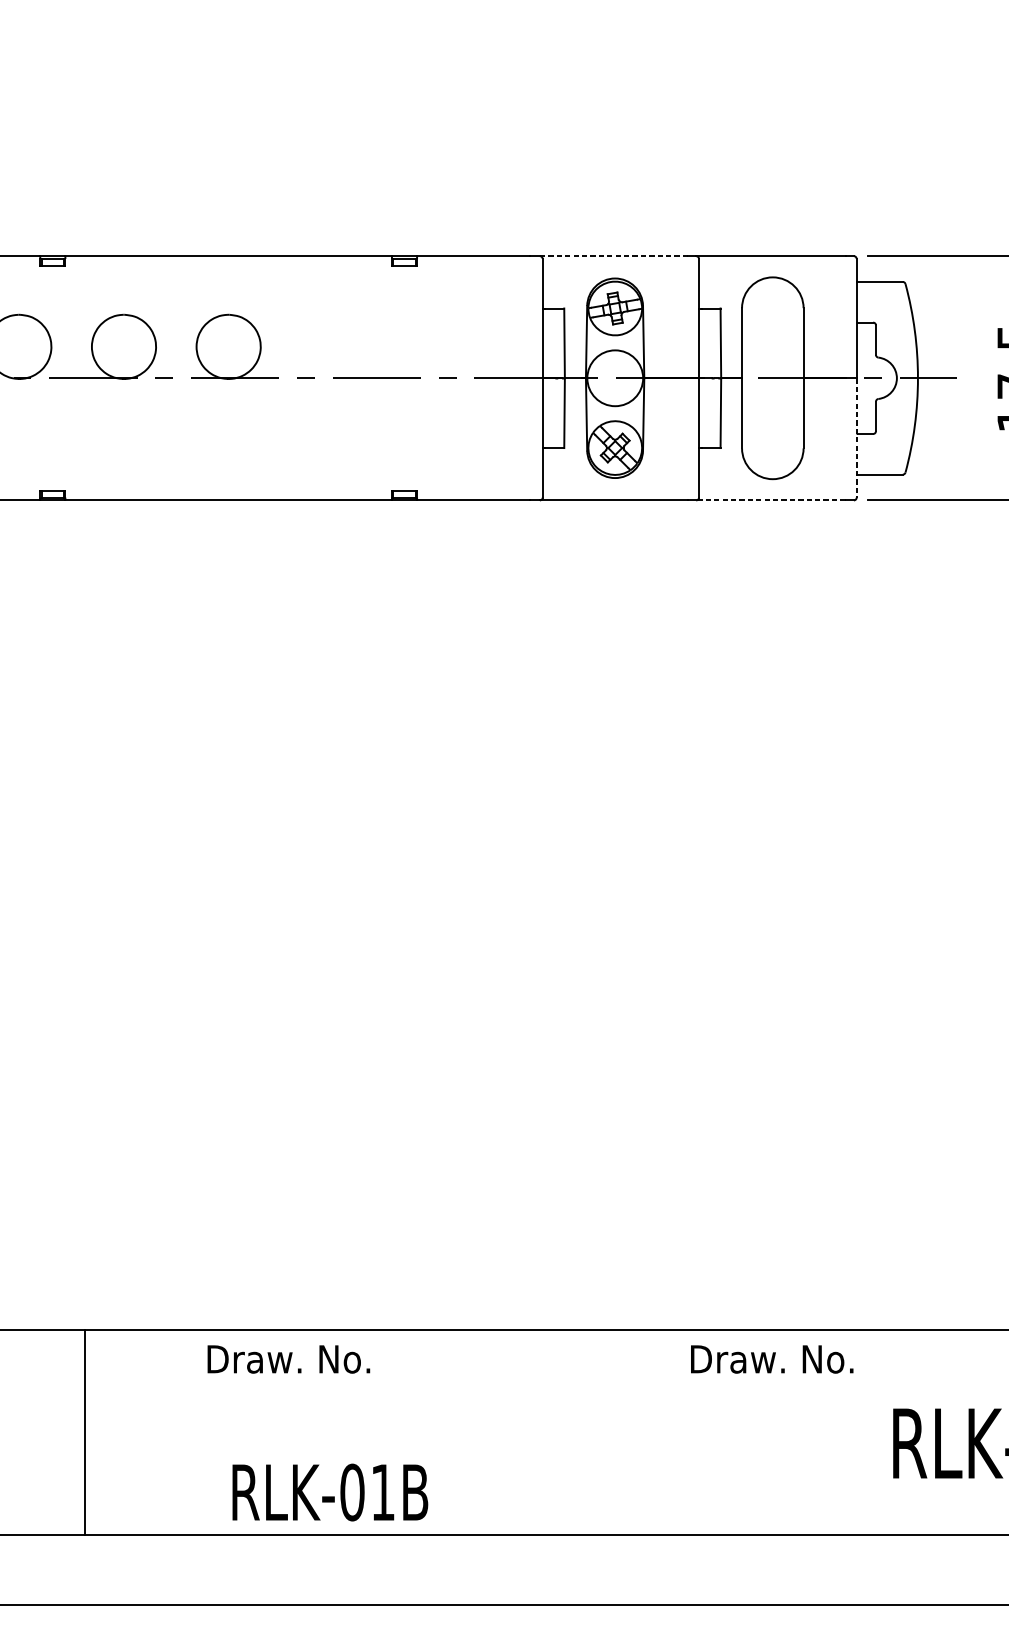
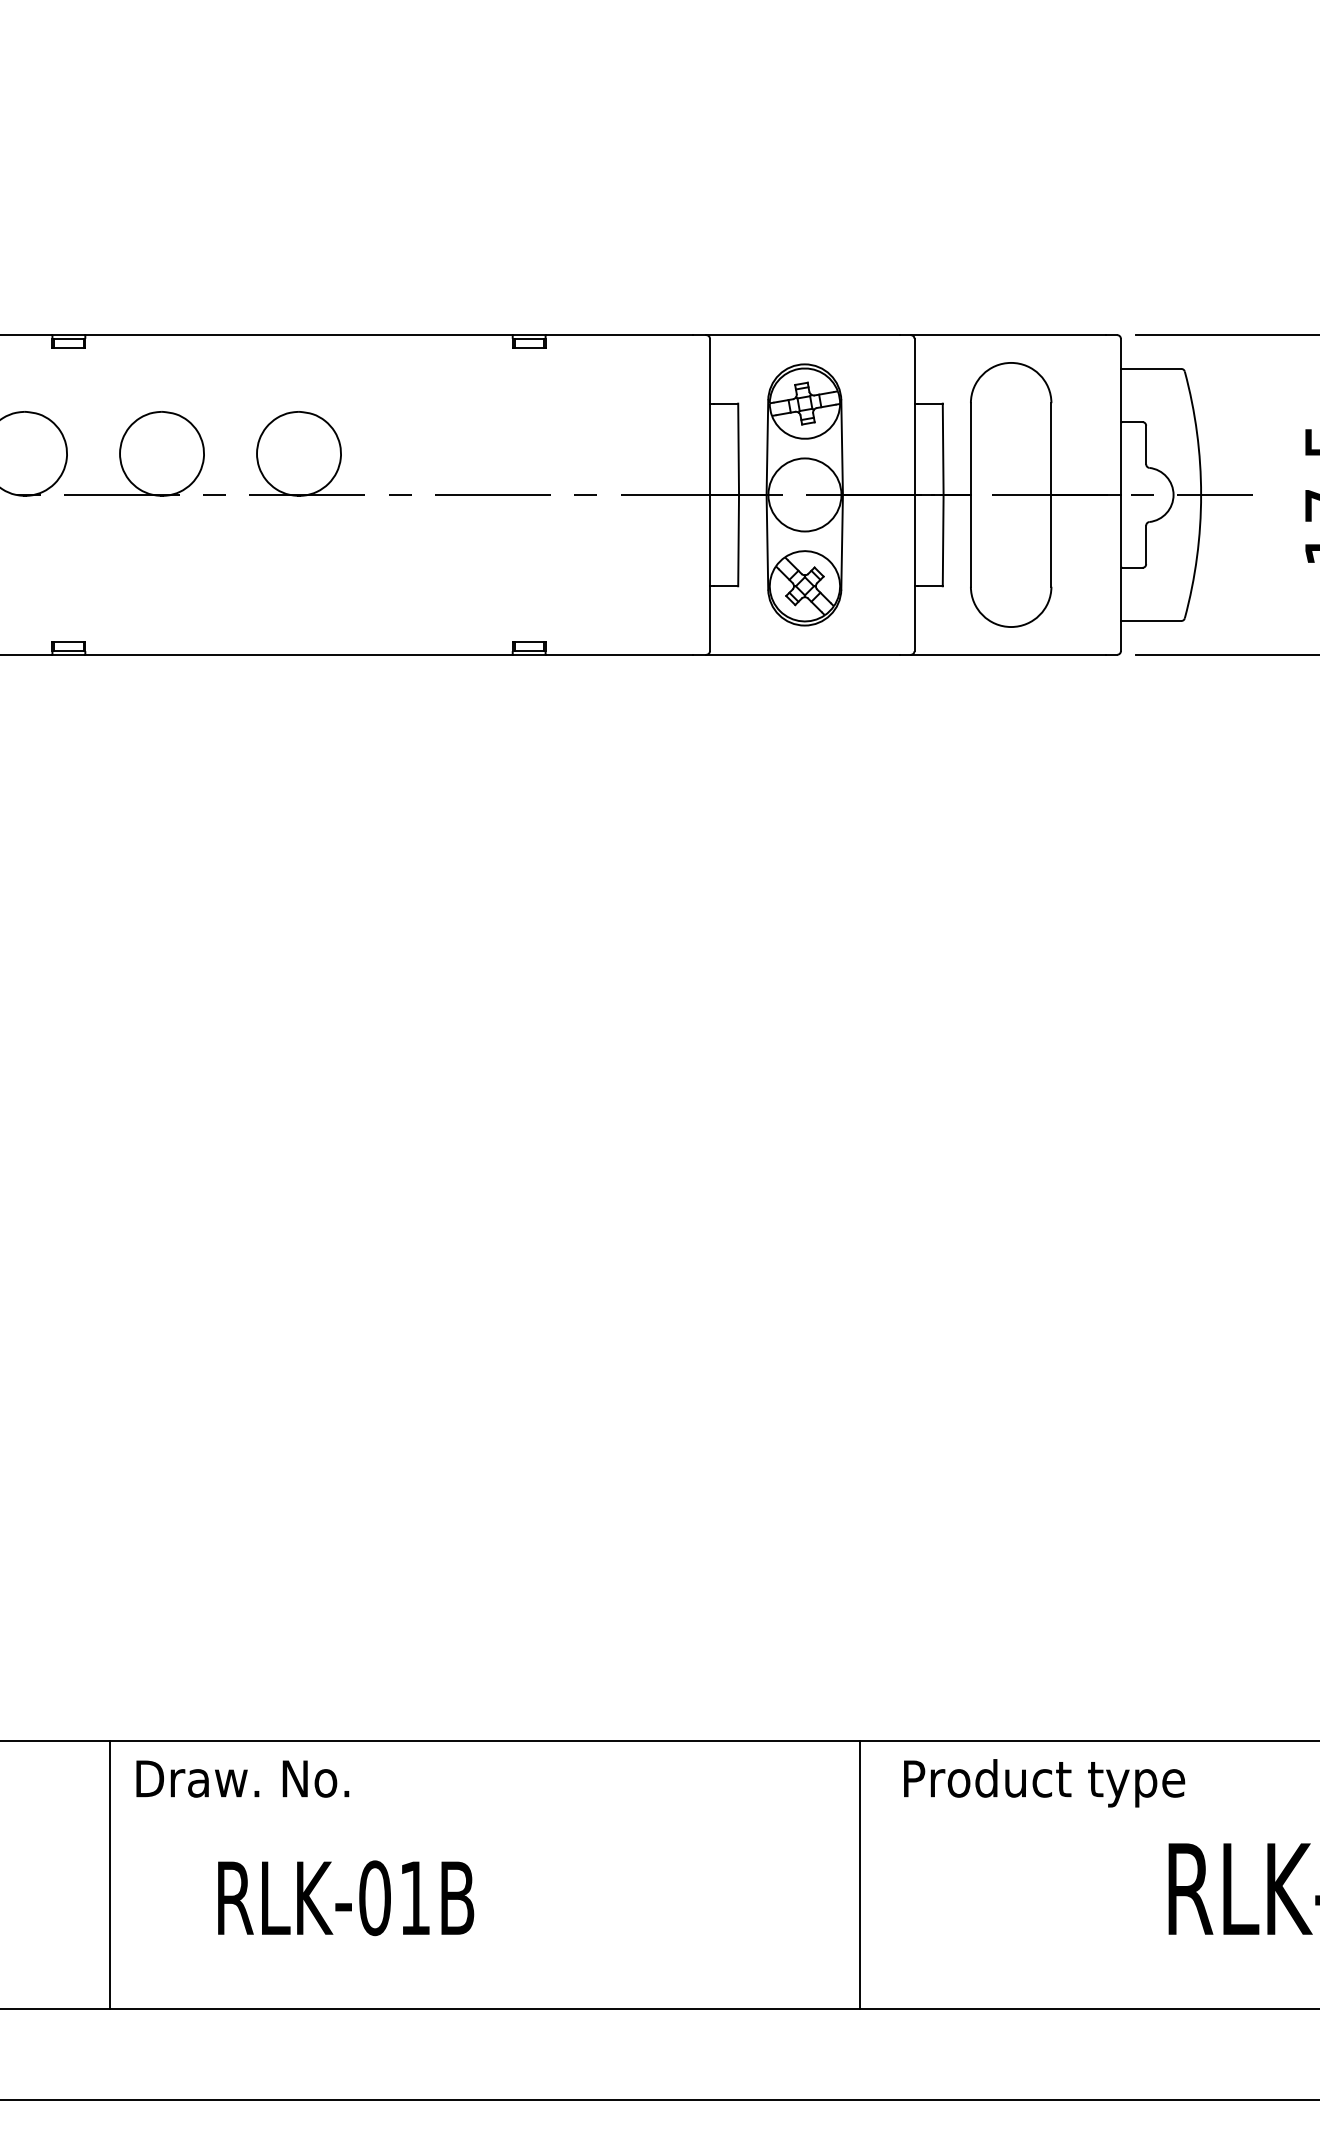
line: (614, 256) -> (803, 335), dashed -> solid
line: (856, 438) -> (1120, 573), dashed -> solid
line: (770, 500) -> (1008, 654), dashed -> solid
text: (288, 1359) -> (242, 1778), moved
text: (799, 1362) -> (1046, 1783), Draw. No. -> Product type
line: (656, 1432) -> (859, 1874), added
text: (330, 1492) -> (346, 1898), moved

